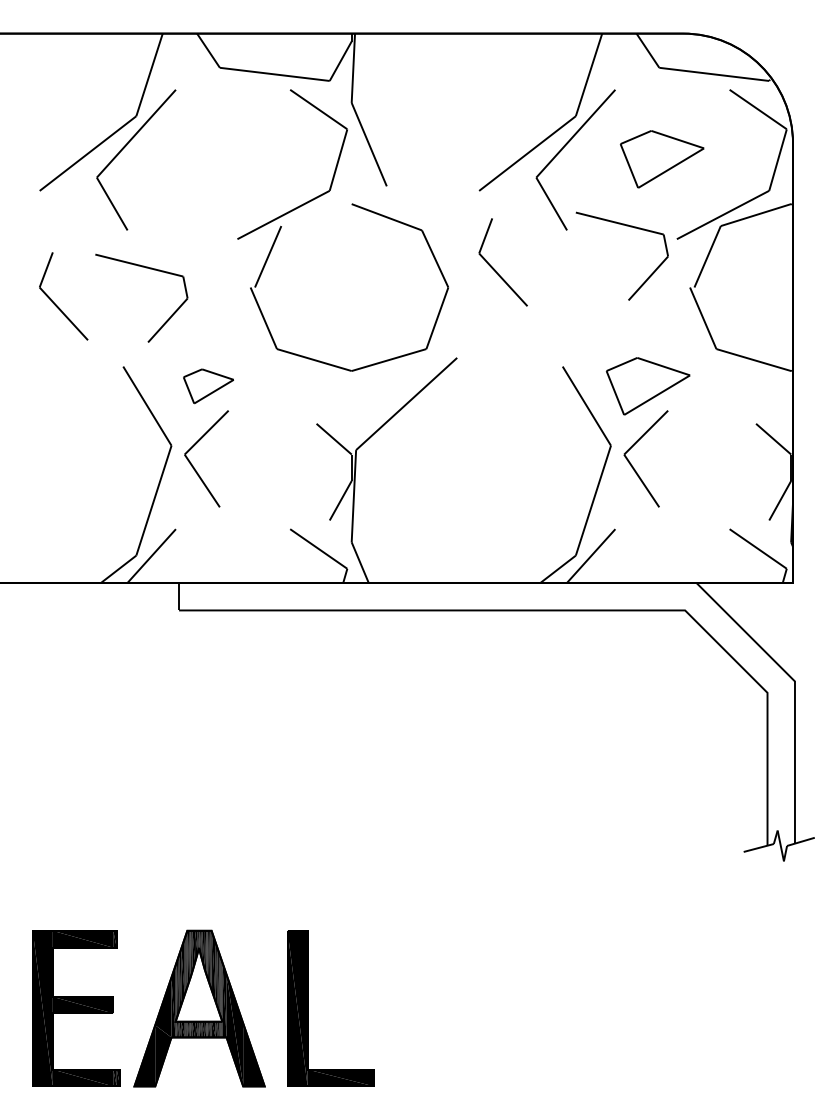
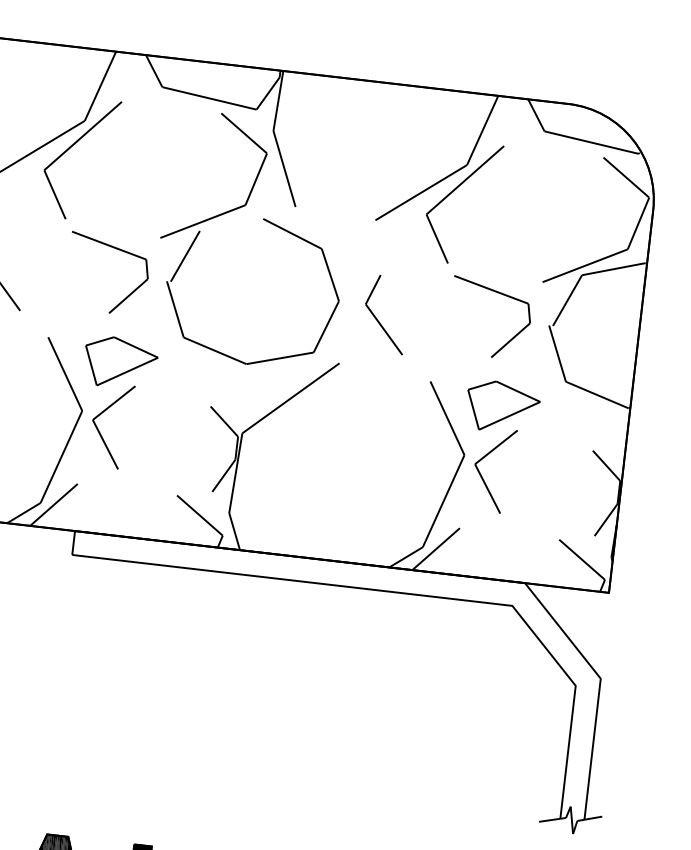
part: (661, 159) -> (537, 211), removed
part: (630, 227) -> (500, 294), moved
part: (150, 269) -> (118, 250), moved
part: (495, 269) -> (378, 319), moved
part: (208, 386) -> (120, 363), size x1.67

